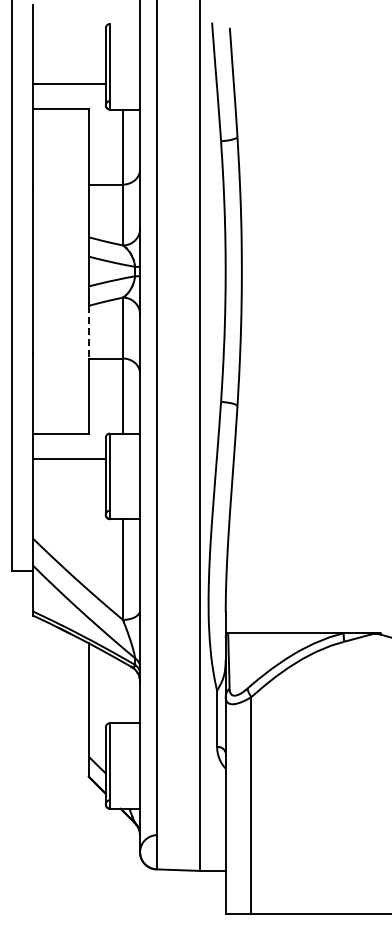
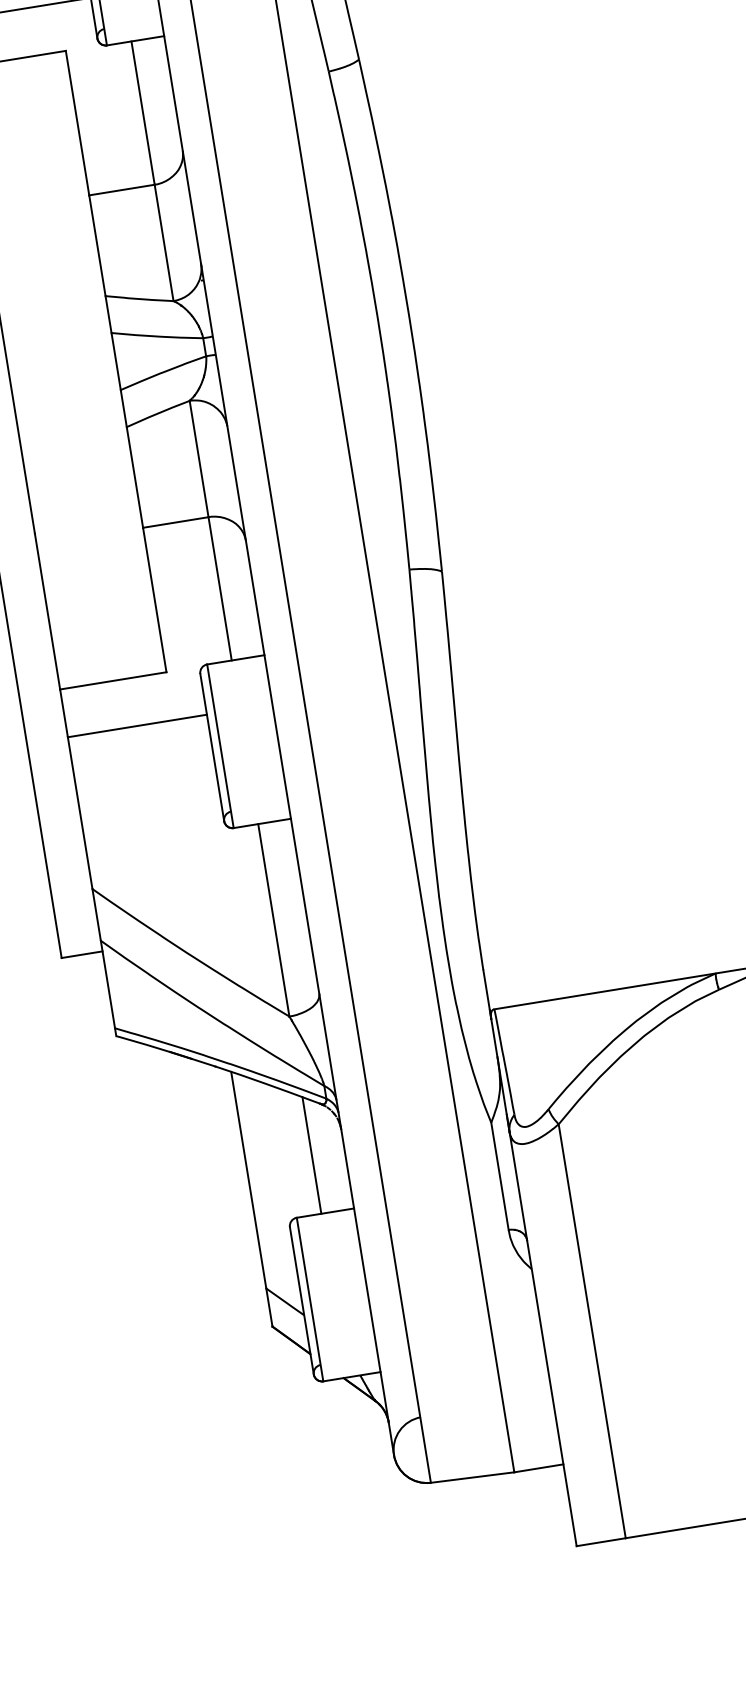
line: (88, 332) -> (134, 478), dashed -> solid
line: (122, 692) -> (310, 1155), added

